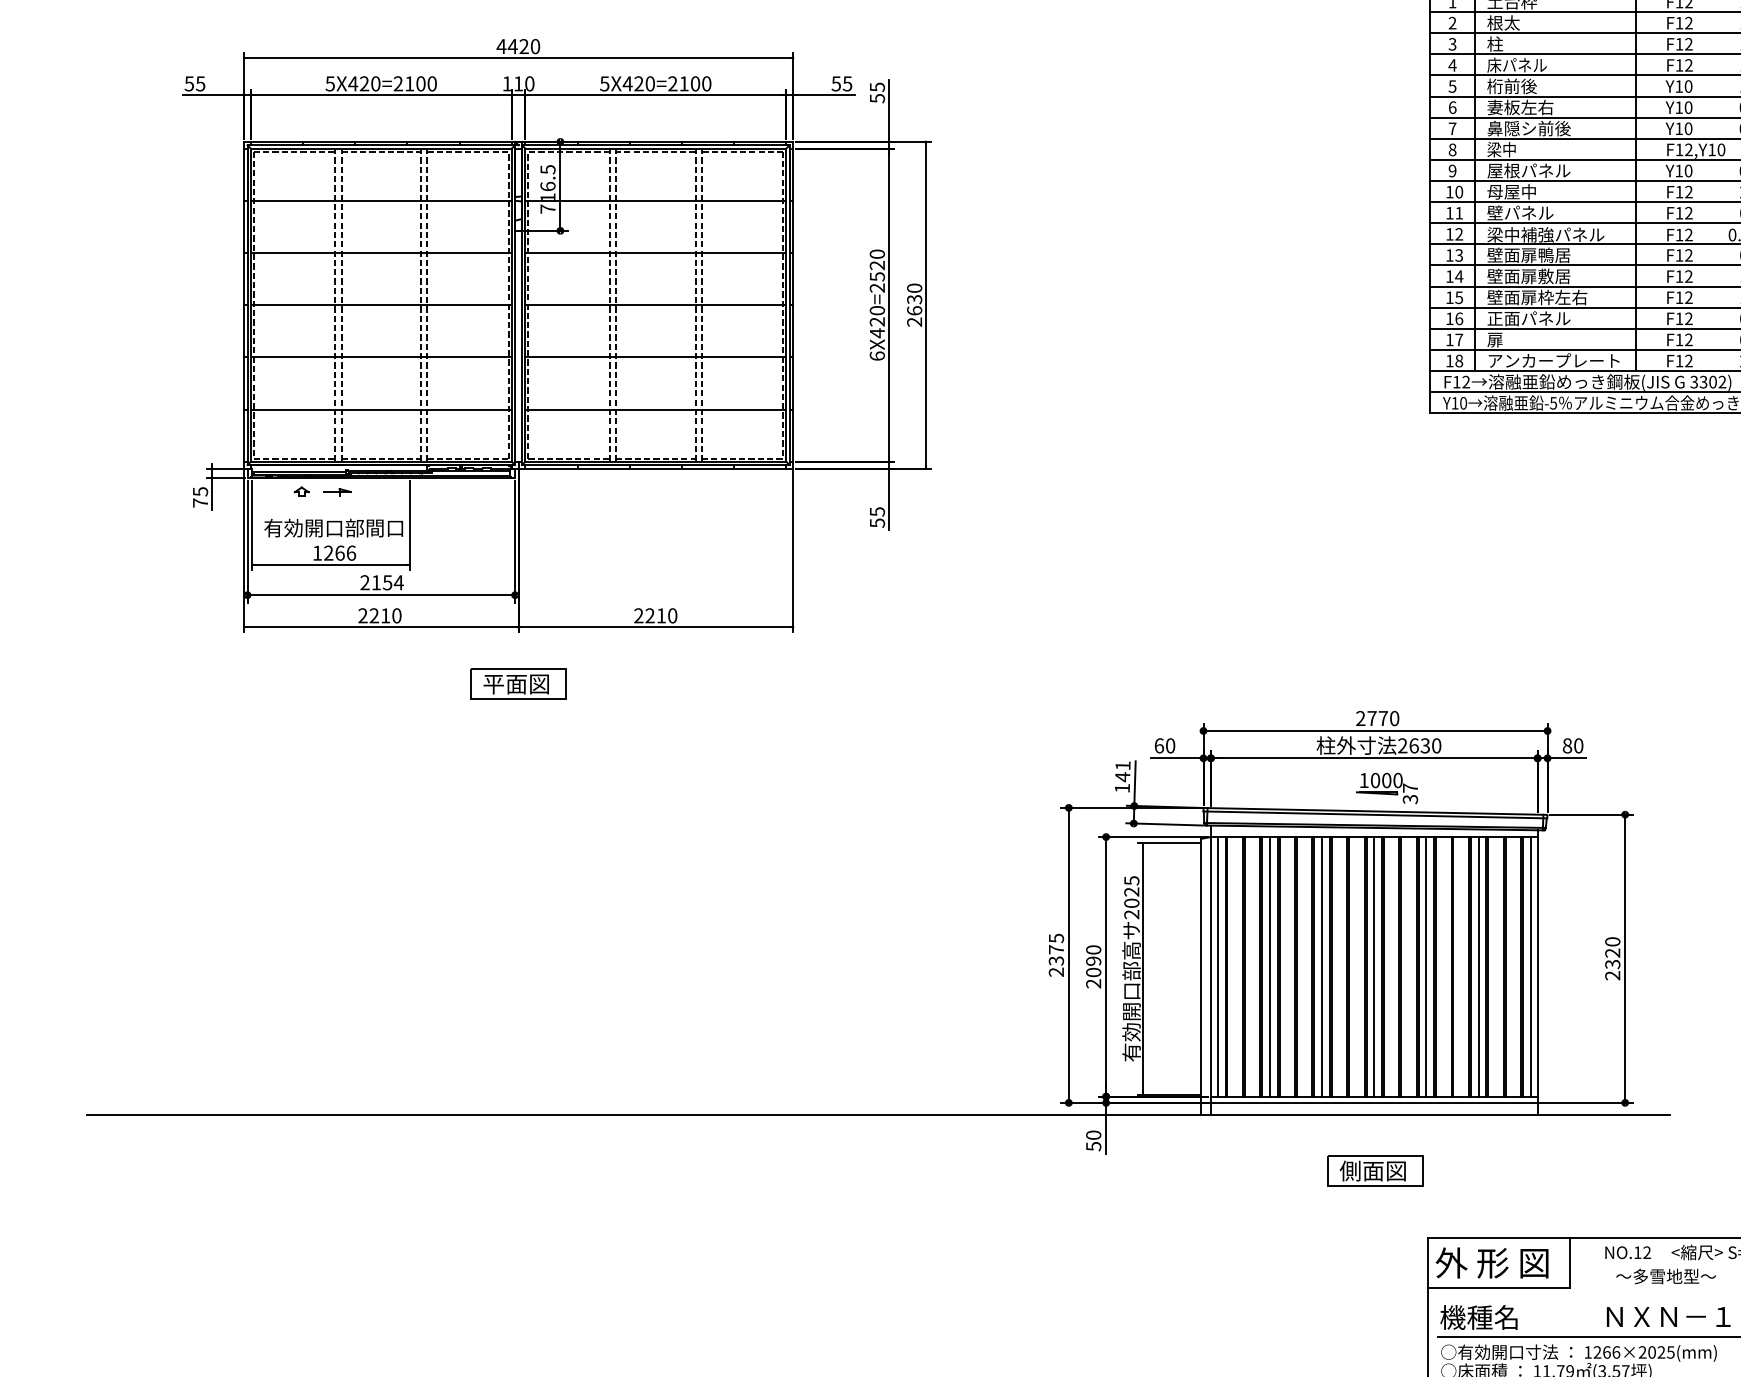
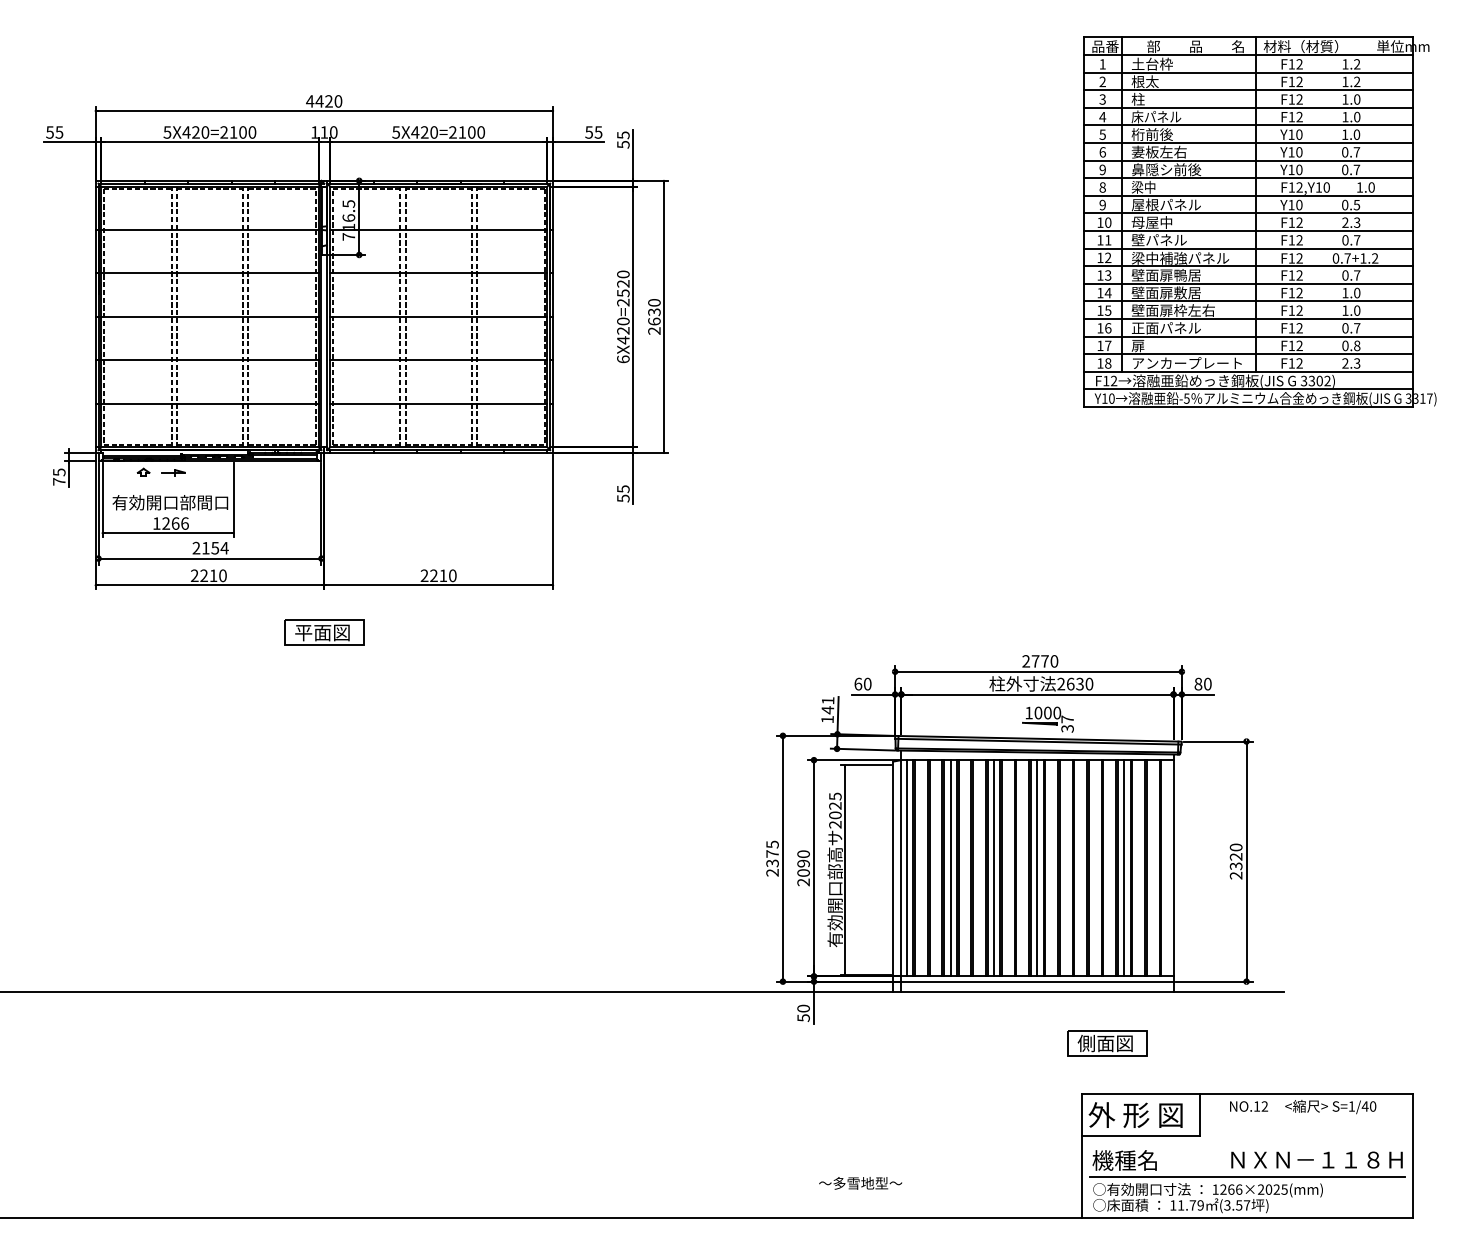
text: (1452, 128) -> (1102, 169), 7 -> 9
line: (1425, 967) -> (1080, 868), removed
line: (1530, 967) -> (1167, 868), removed
part: (1375, 1171) -> (1107, 1043), moved
text: (1665, 1276) -> (860, 1183), moved

